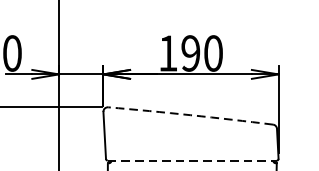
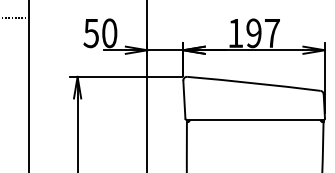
text: (213, 53) -> (272, 33), 190 -> 197
arc: (190, 115) -> (253, 83), dashed -> solid
line: (192, 161) -> (255, 120), dashed -> solid

